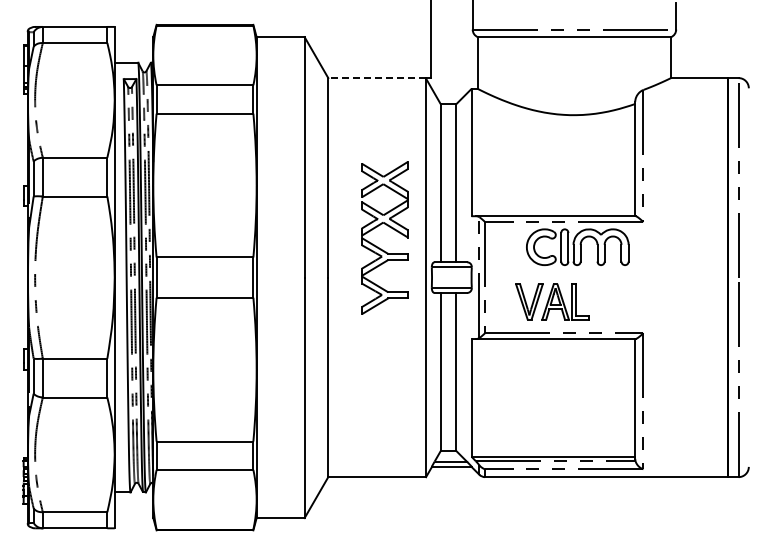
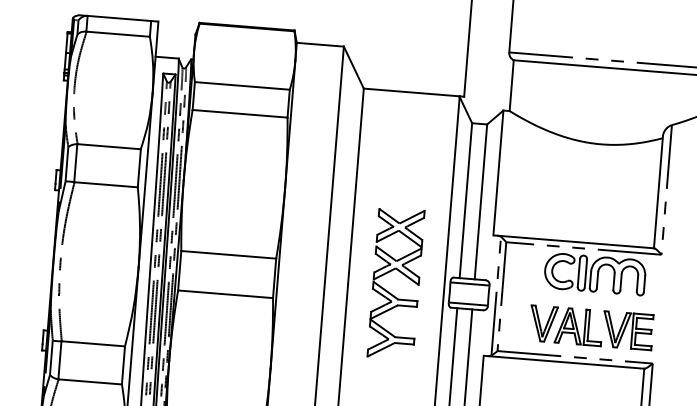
line: (377, 78) -> (412, 92), dashed -> solid
part: (389, 227) -> (401, 273), moved
part: (615, 301) -> (627, 330), added

